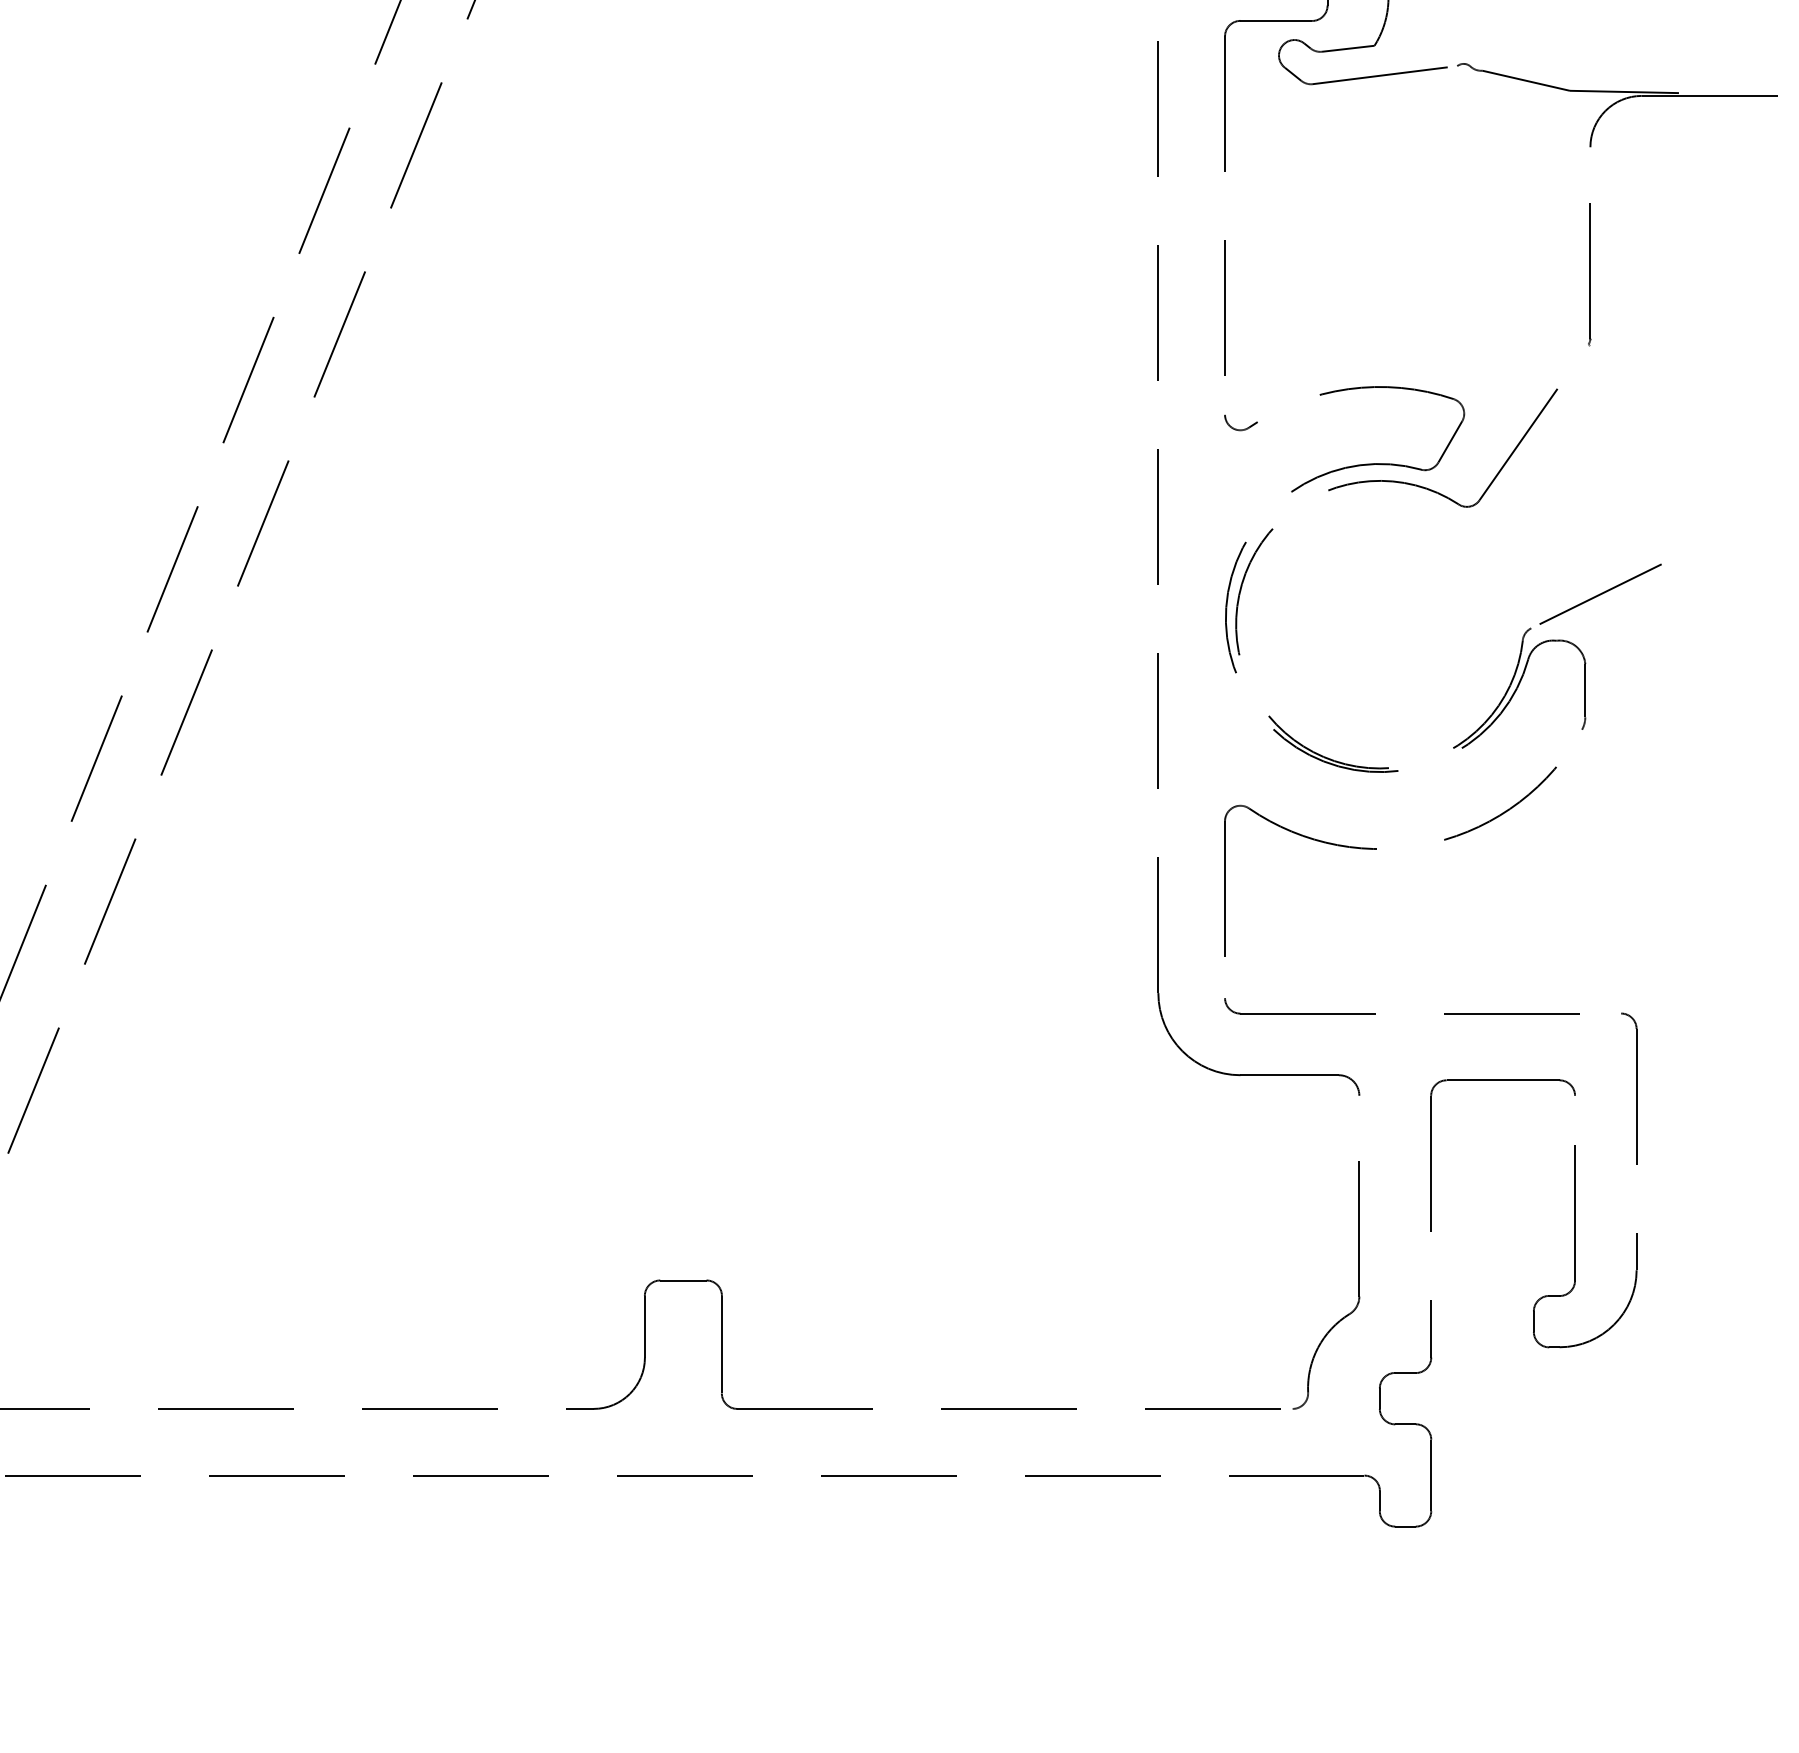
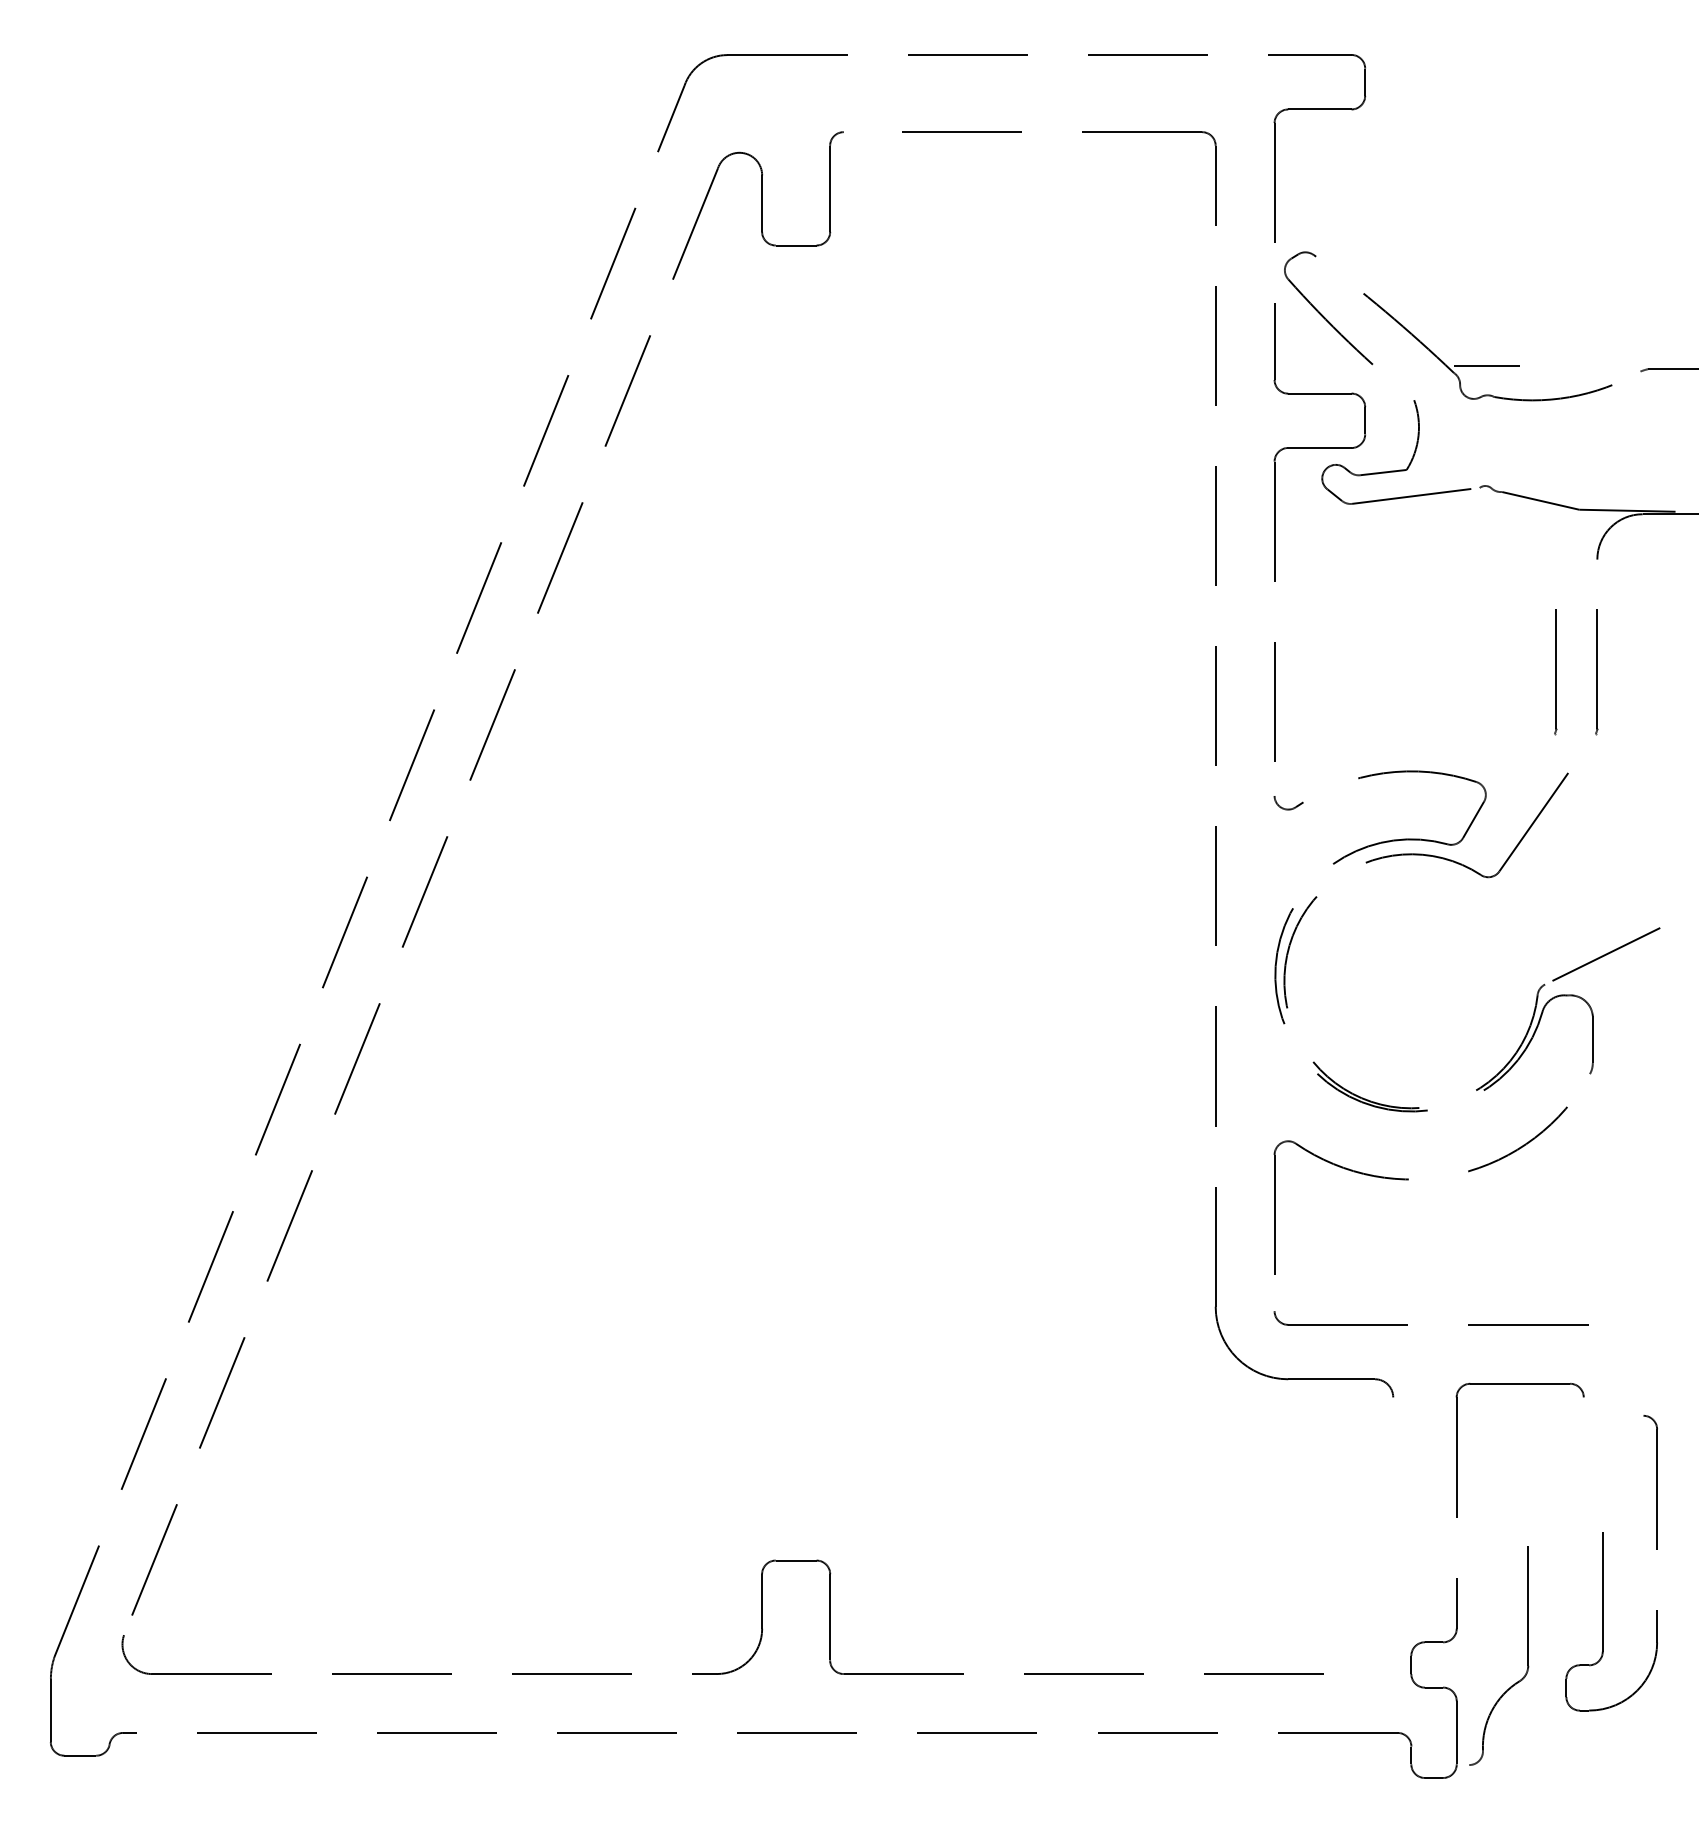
part: (1543, 275) -> (1555, 672), added
part: (1575, 1180) -> (1603, 1563), moved
part: (1358, 1284) -> (1527, 1655), moved

